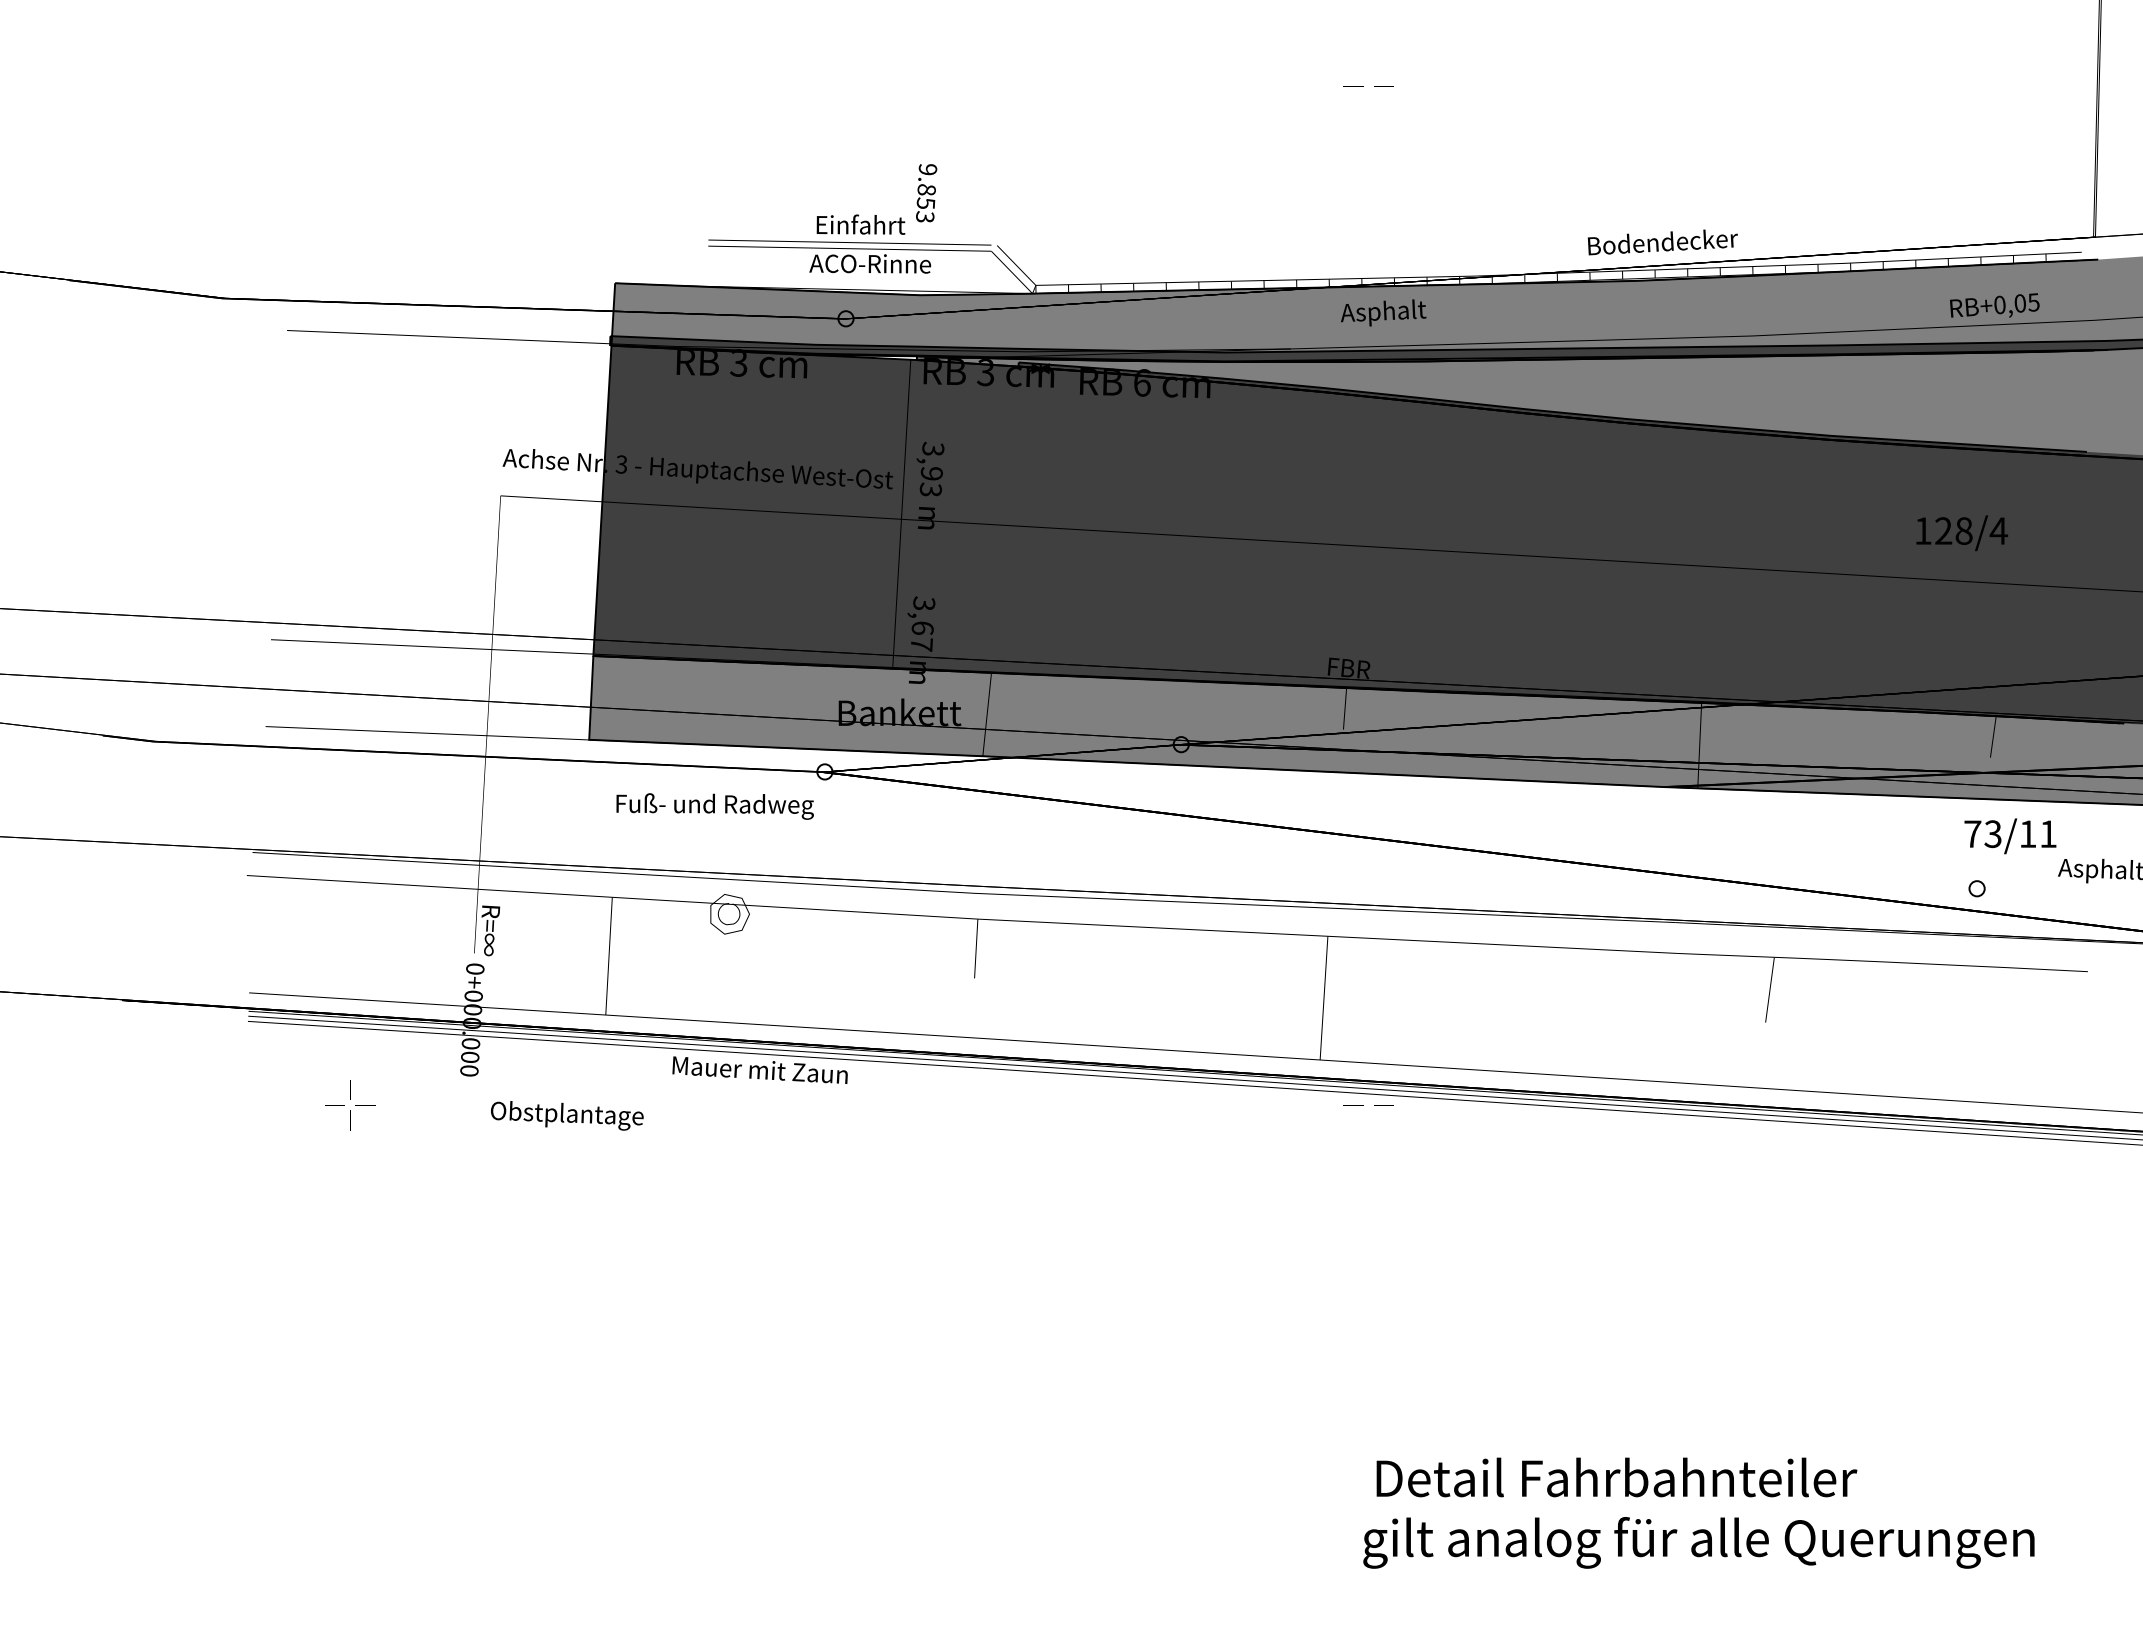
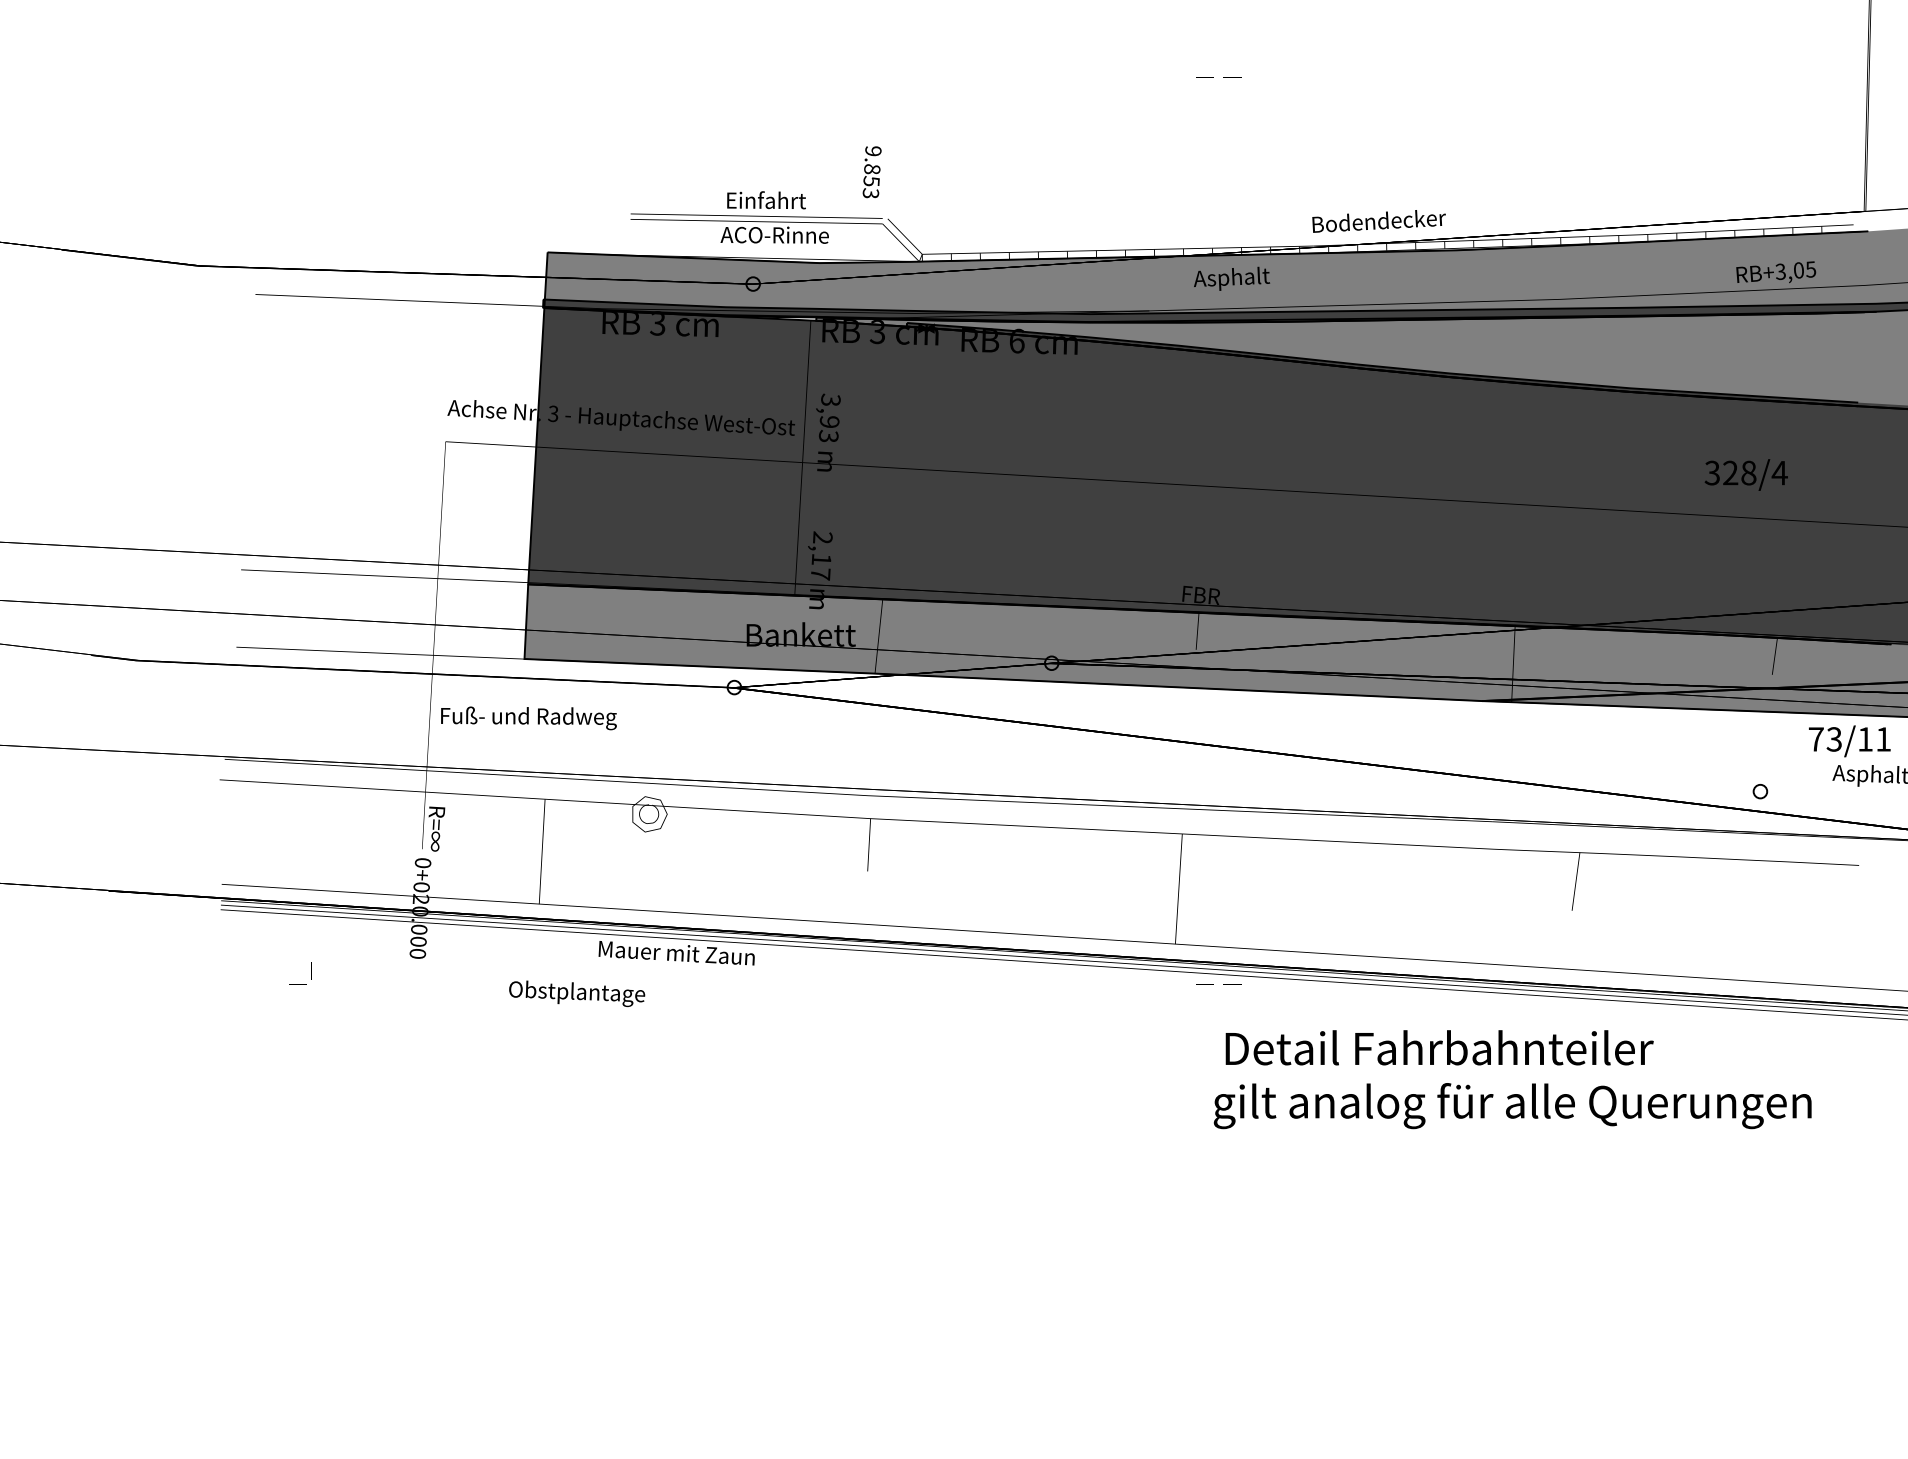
text: (926, 193) -> (872, 172), moved
text: (1662, 242) -> (1378, 221), moved
text: (1999, 305) -> (1780, 272), RB+0,05 -> RB+3,05
text: (1922, 530) -> (1711, 472), 128/4 -> 328/4
text: (922, 615) -> (821, 548), 3,67 -> 2,17
text: (714, 806) -> (528, 718), moved
text: (2010, 836) -> (1849, 741), moved
text: (472, 1009) -> (420, 899), 0+000.000 -> 0+020.000
part: (362, 1105) -> (457, 1029), moved
text: (567, 1115) -> (577, 993), moved
text: (1698, 1512) -> (1512, 1079), moved

